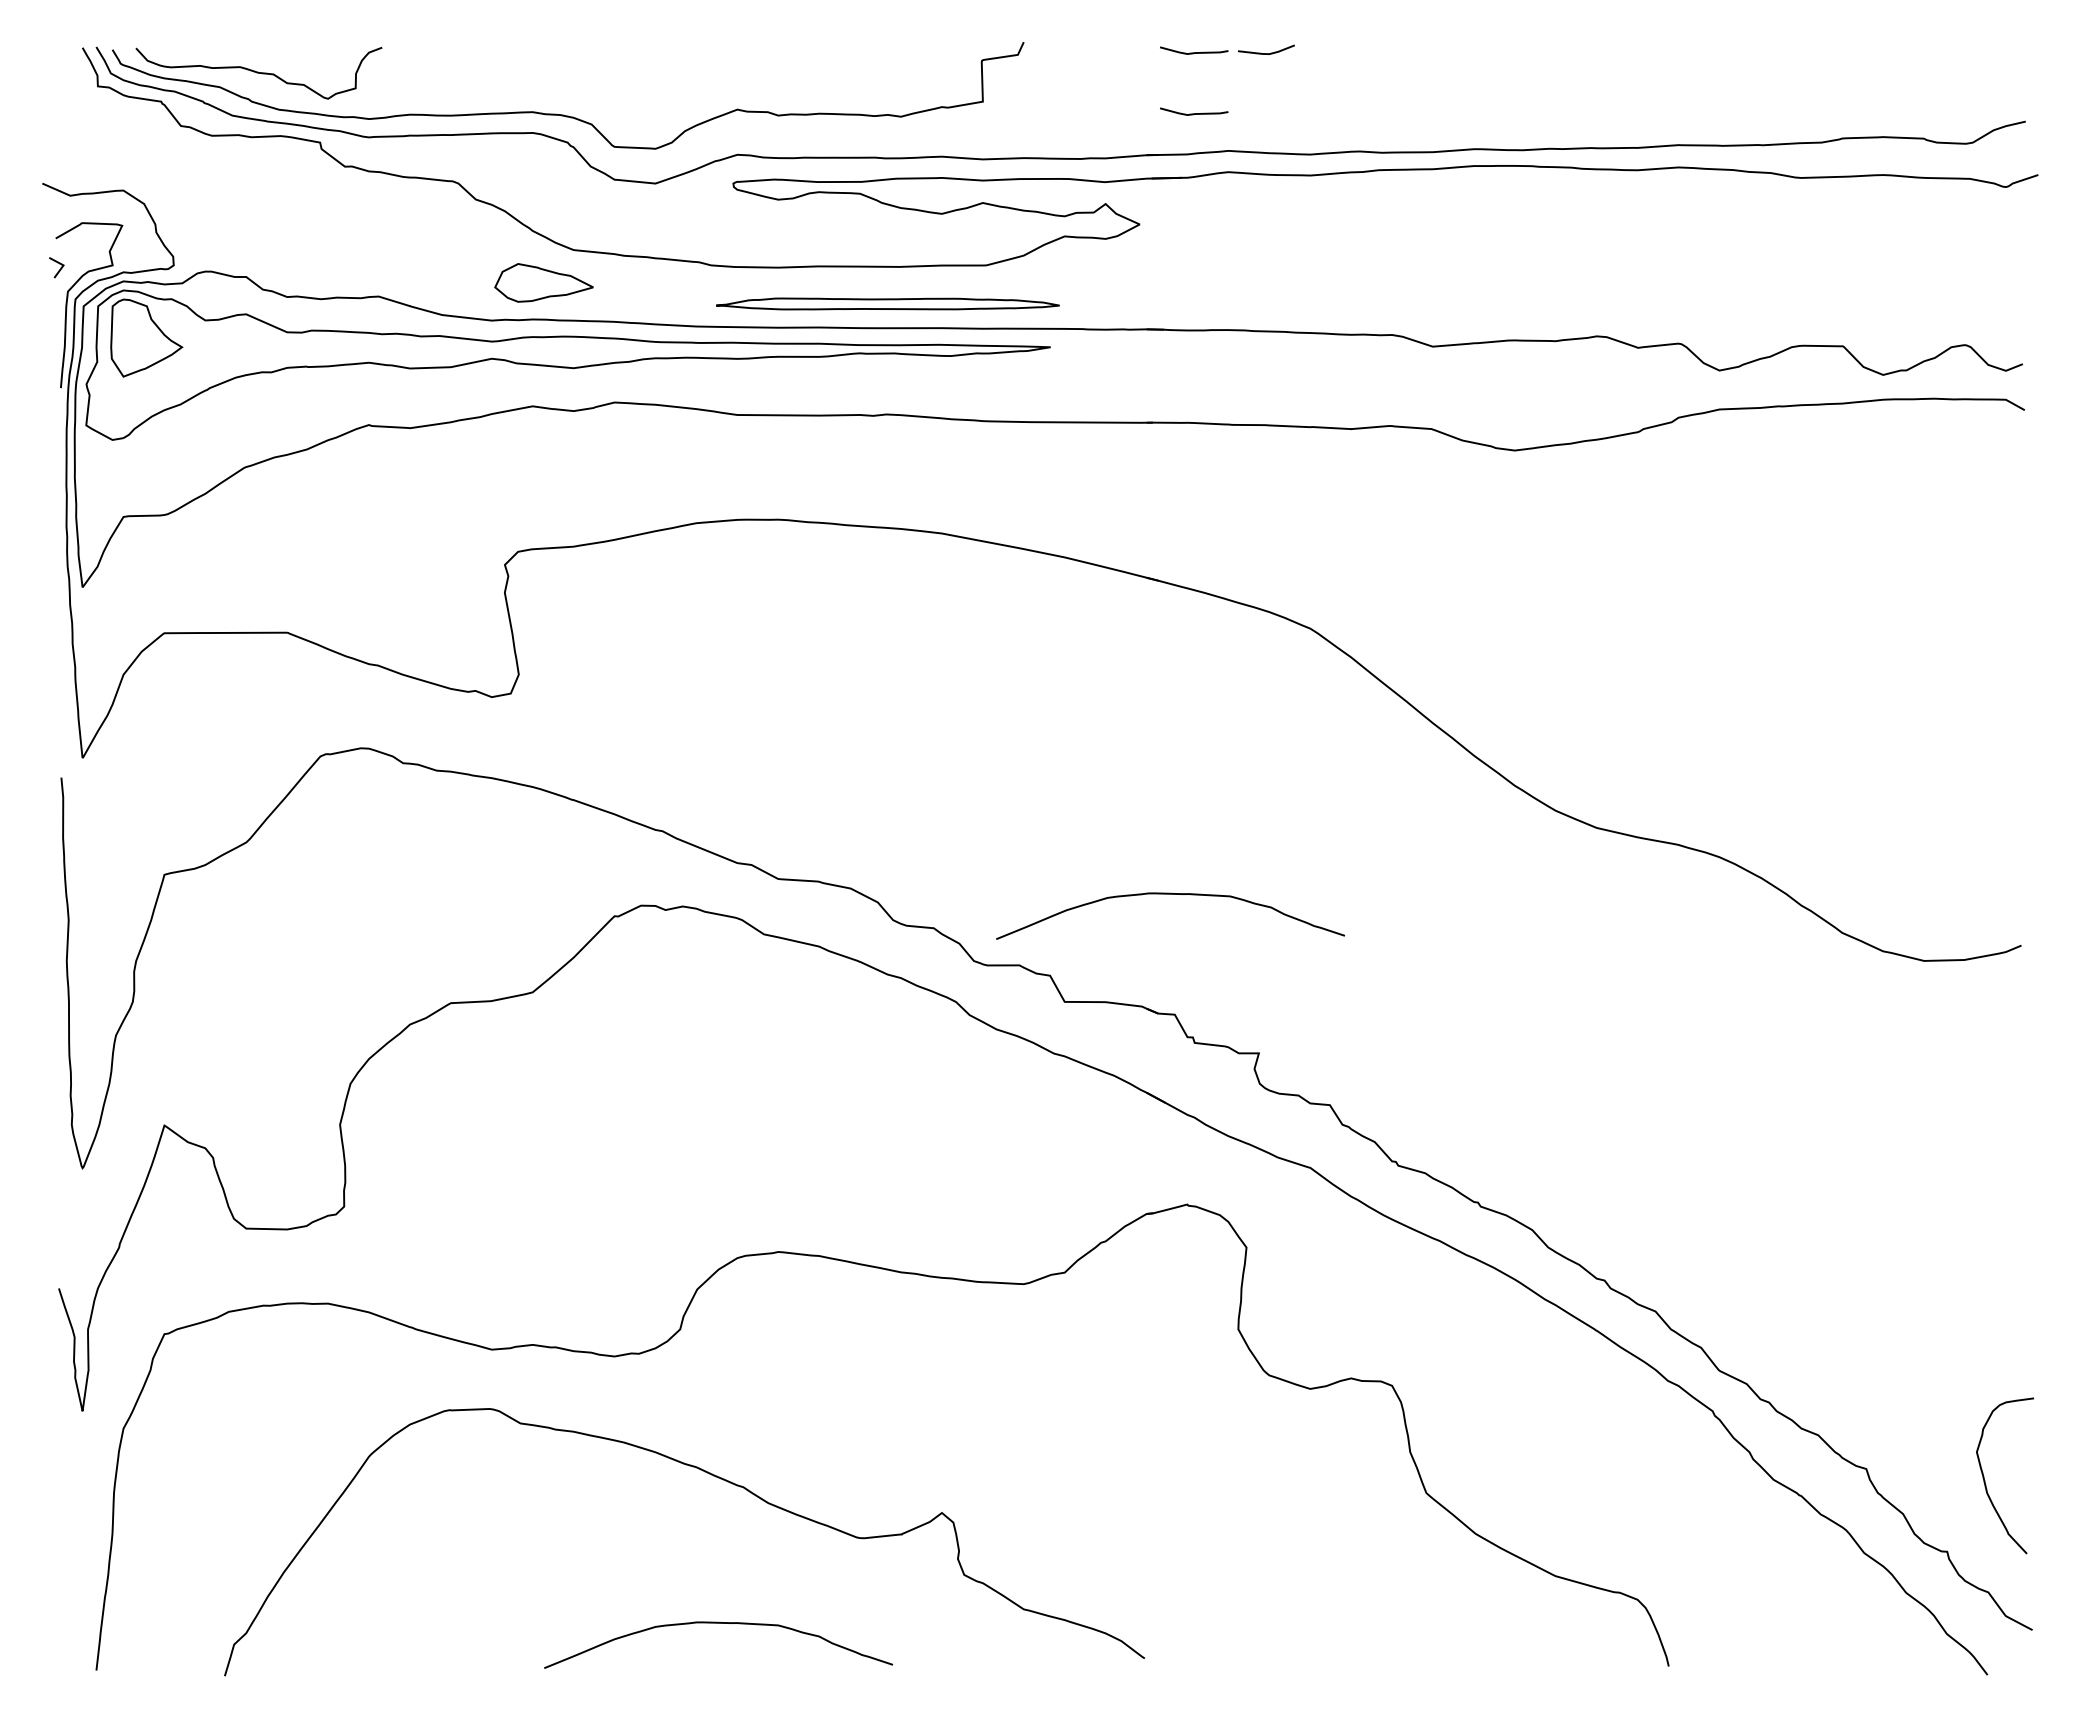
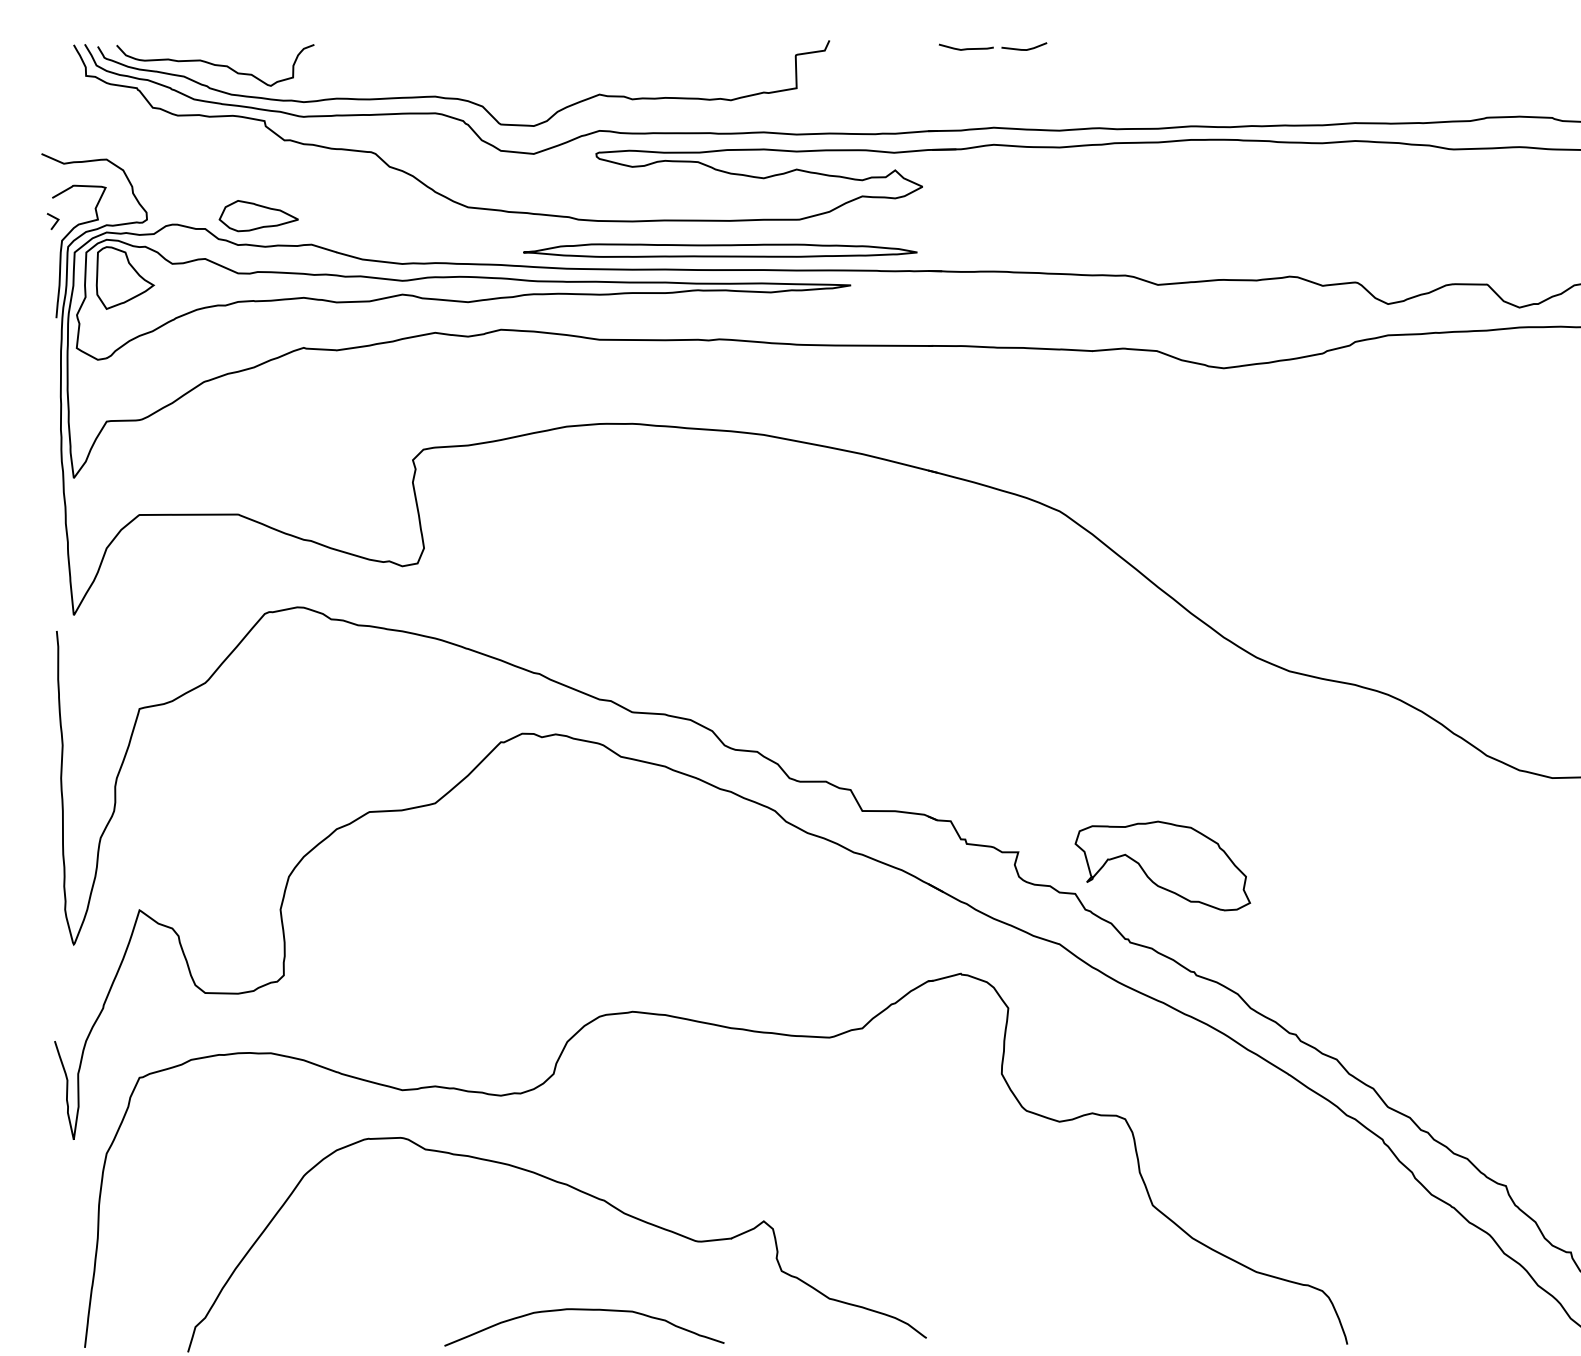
curve: (1194, 113) -> (966, 97), removed
part: (543, 282) -> (258, 215), moved
part: (887, 303) -> (720, 250), size x1.43
curve: (1170, 894) -> (947, 724), removed
part: (1438, 1070) -> (1162, 866), added

